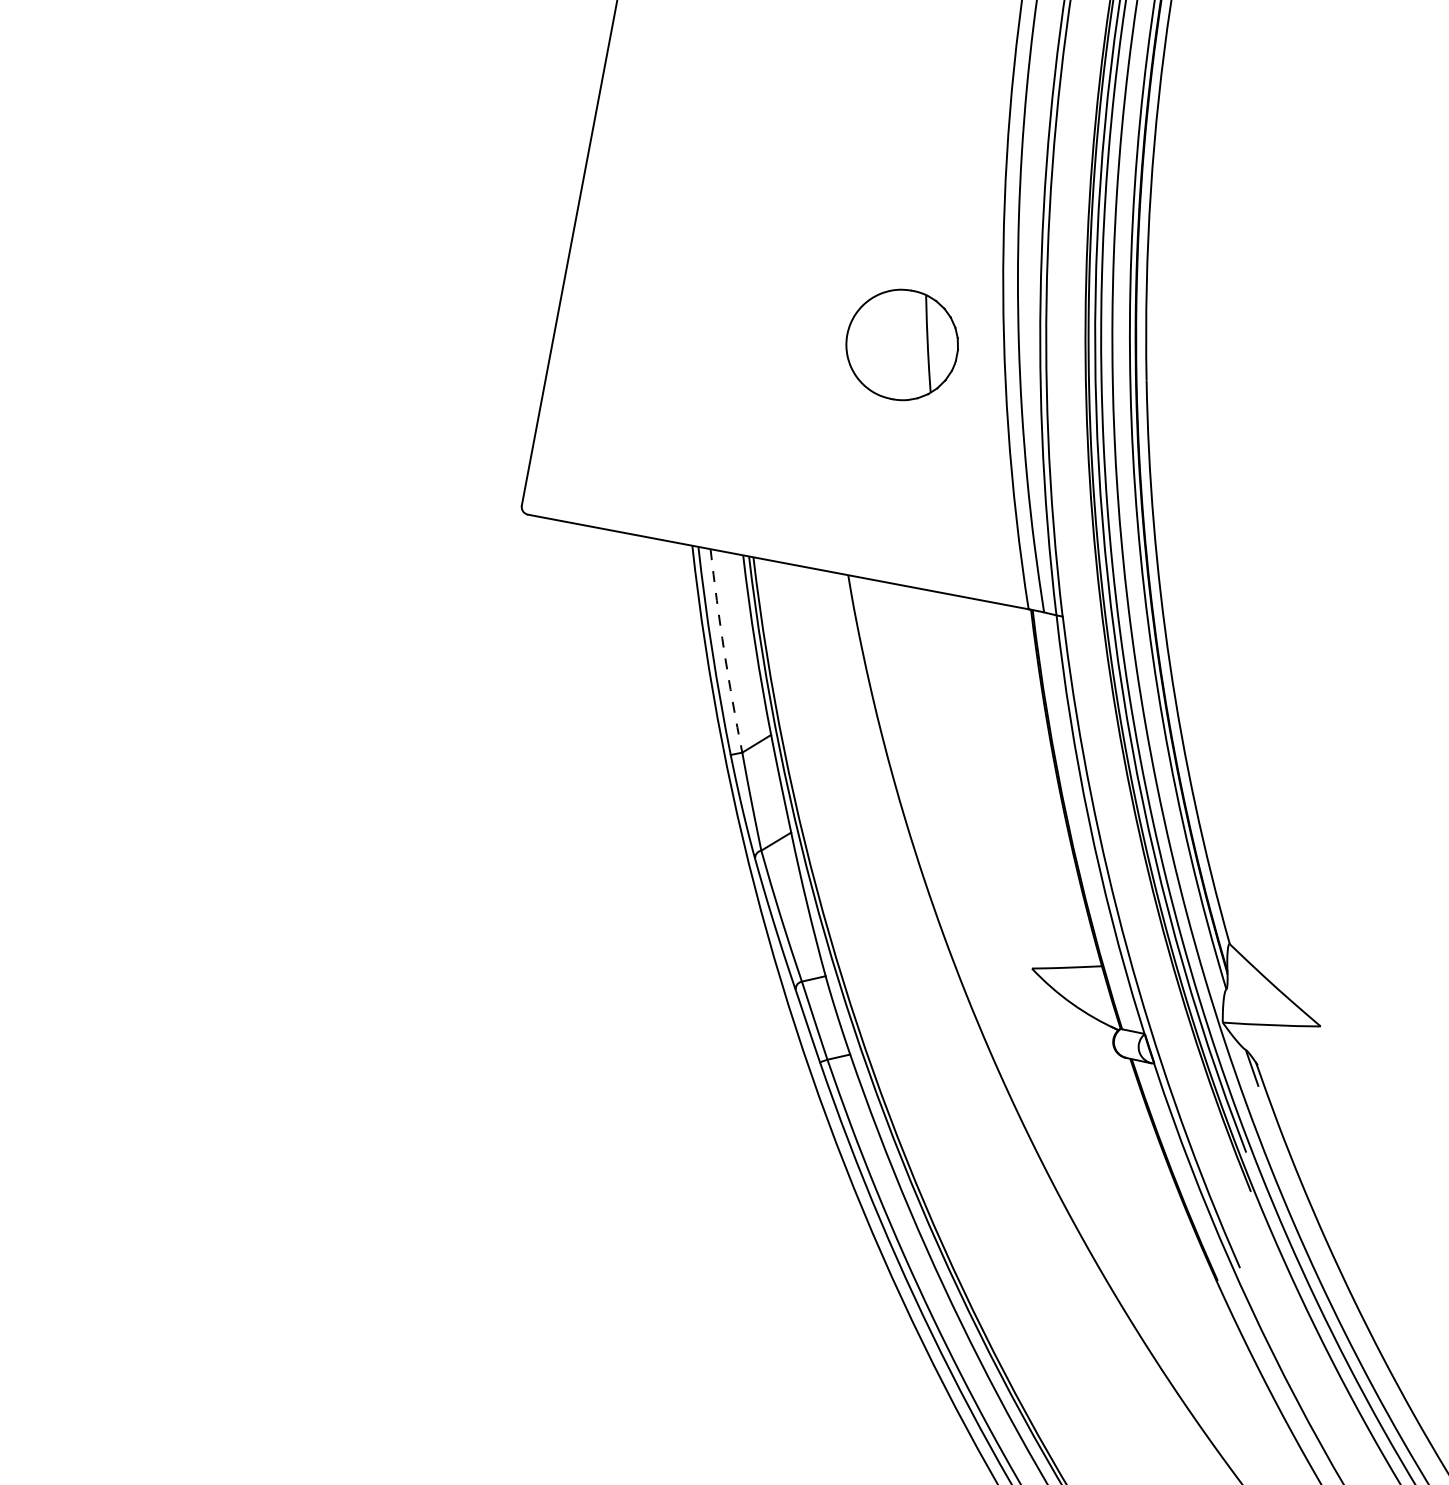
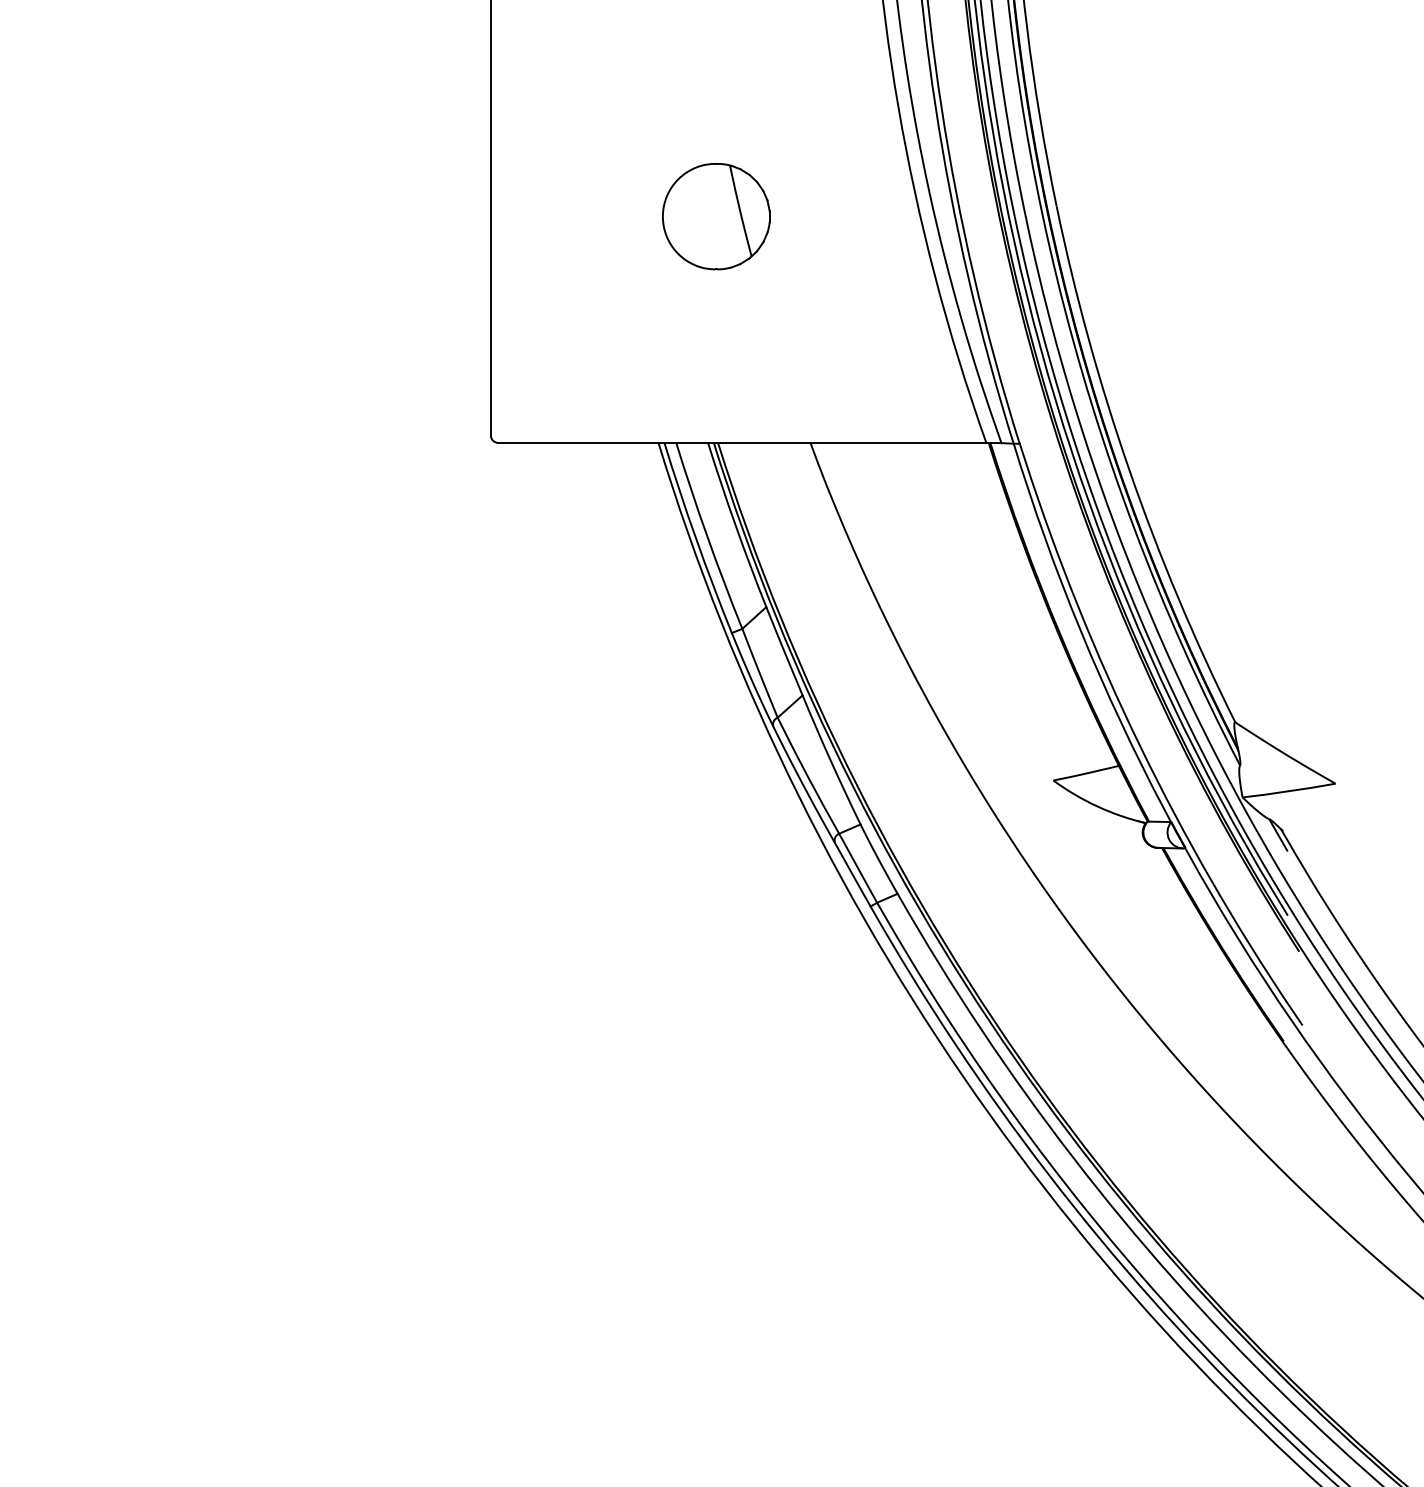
part: (902, 344) -> (716, 216), moved
arc: (724, 651) -> (707, 536), dashed -> solid

